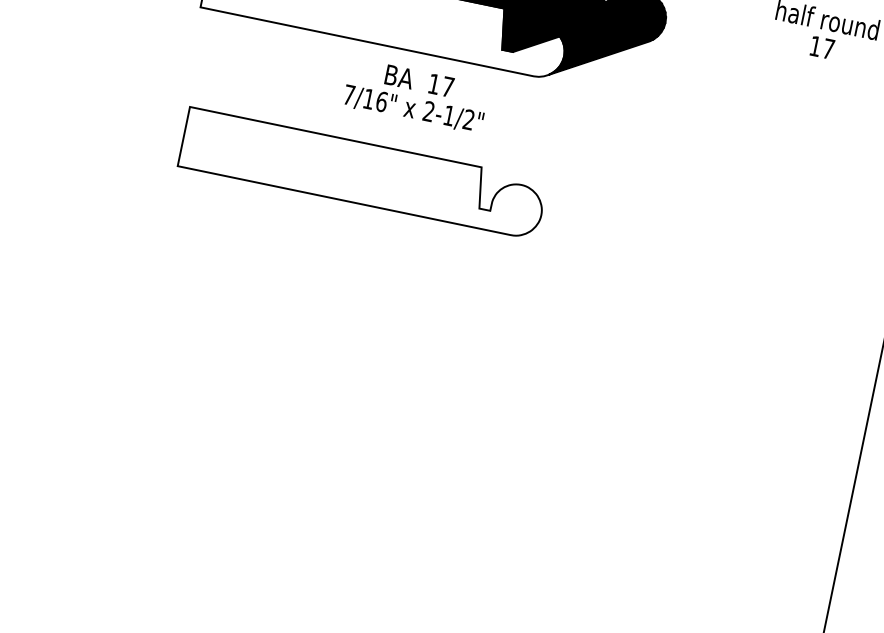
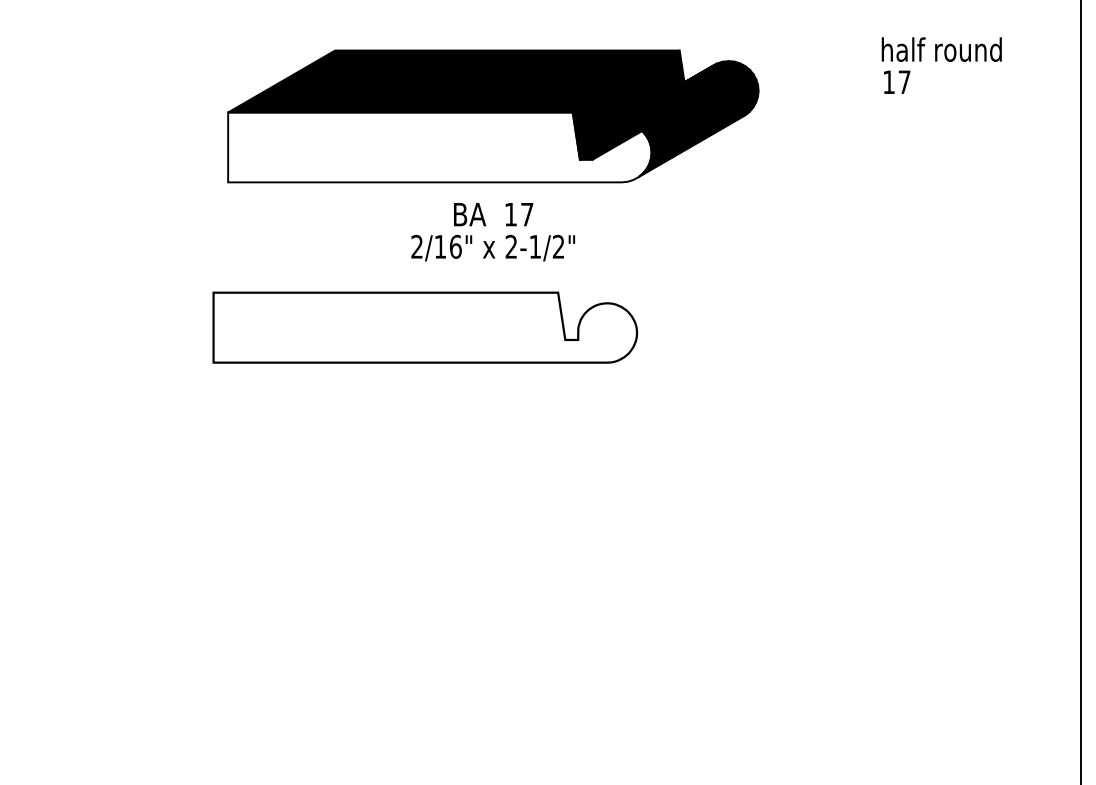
text: (822, 47) -> (897, 81), moved
text: (348, 94) -> (416, 246), 7/16" -> 2/16"
part: (363, 173) -> (425, 327), moved

